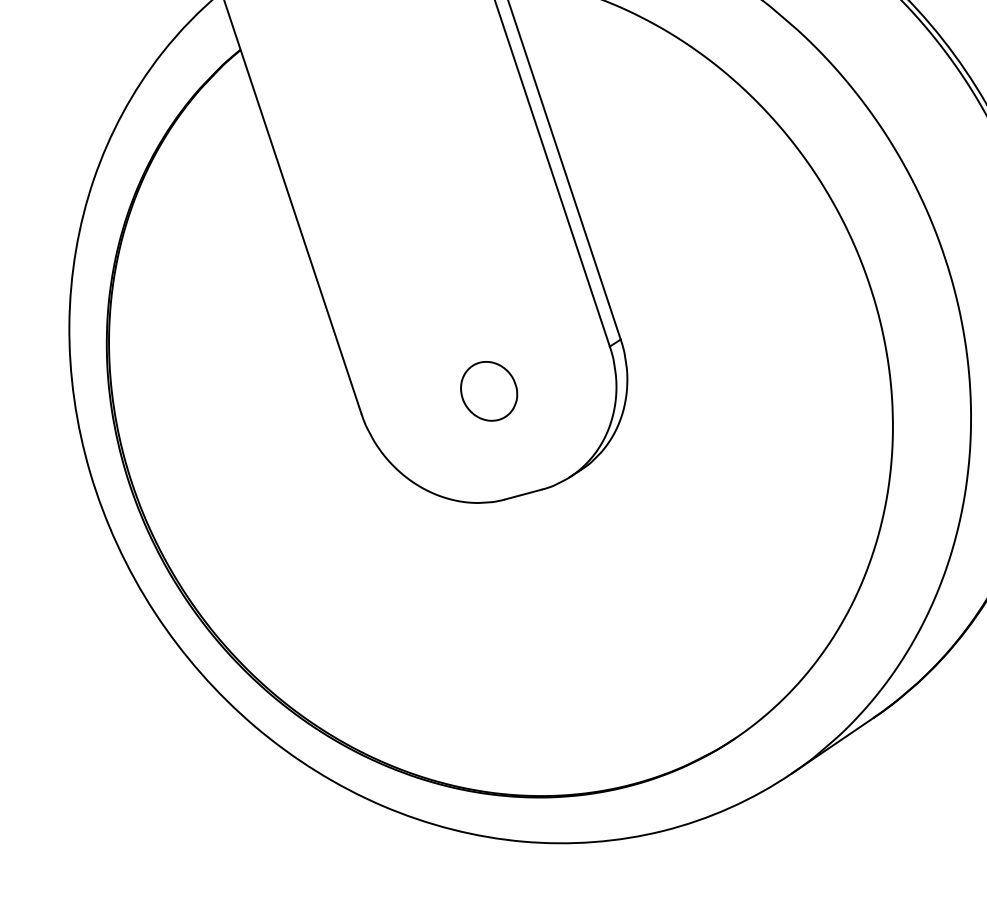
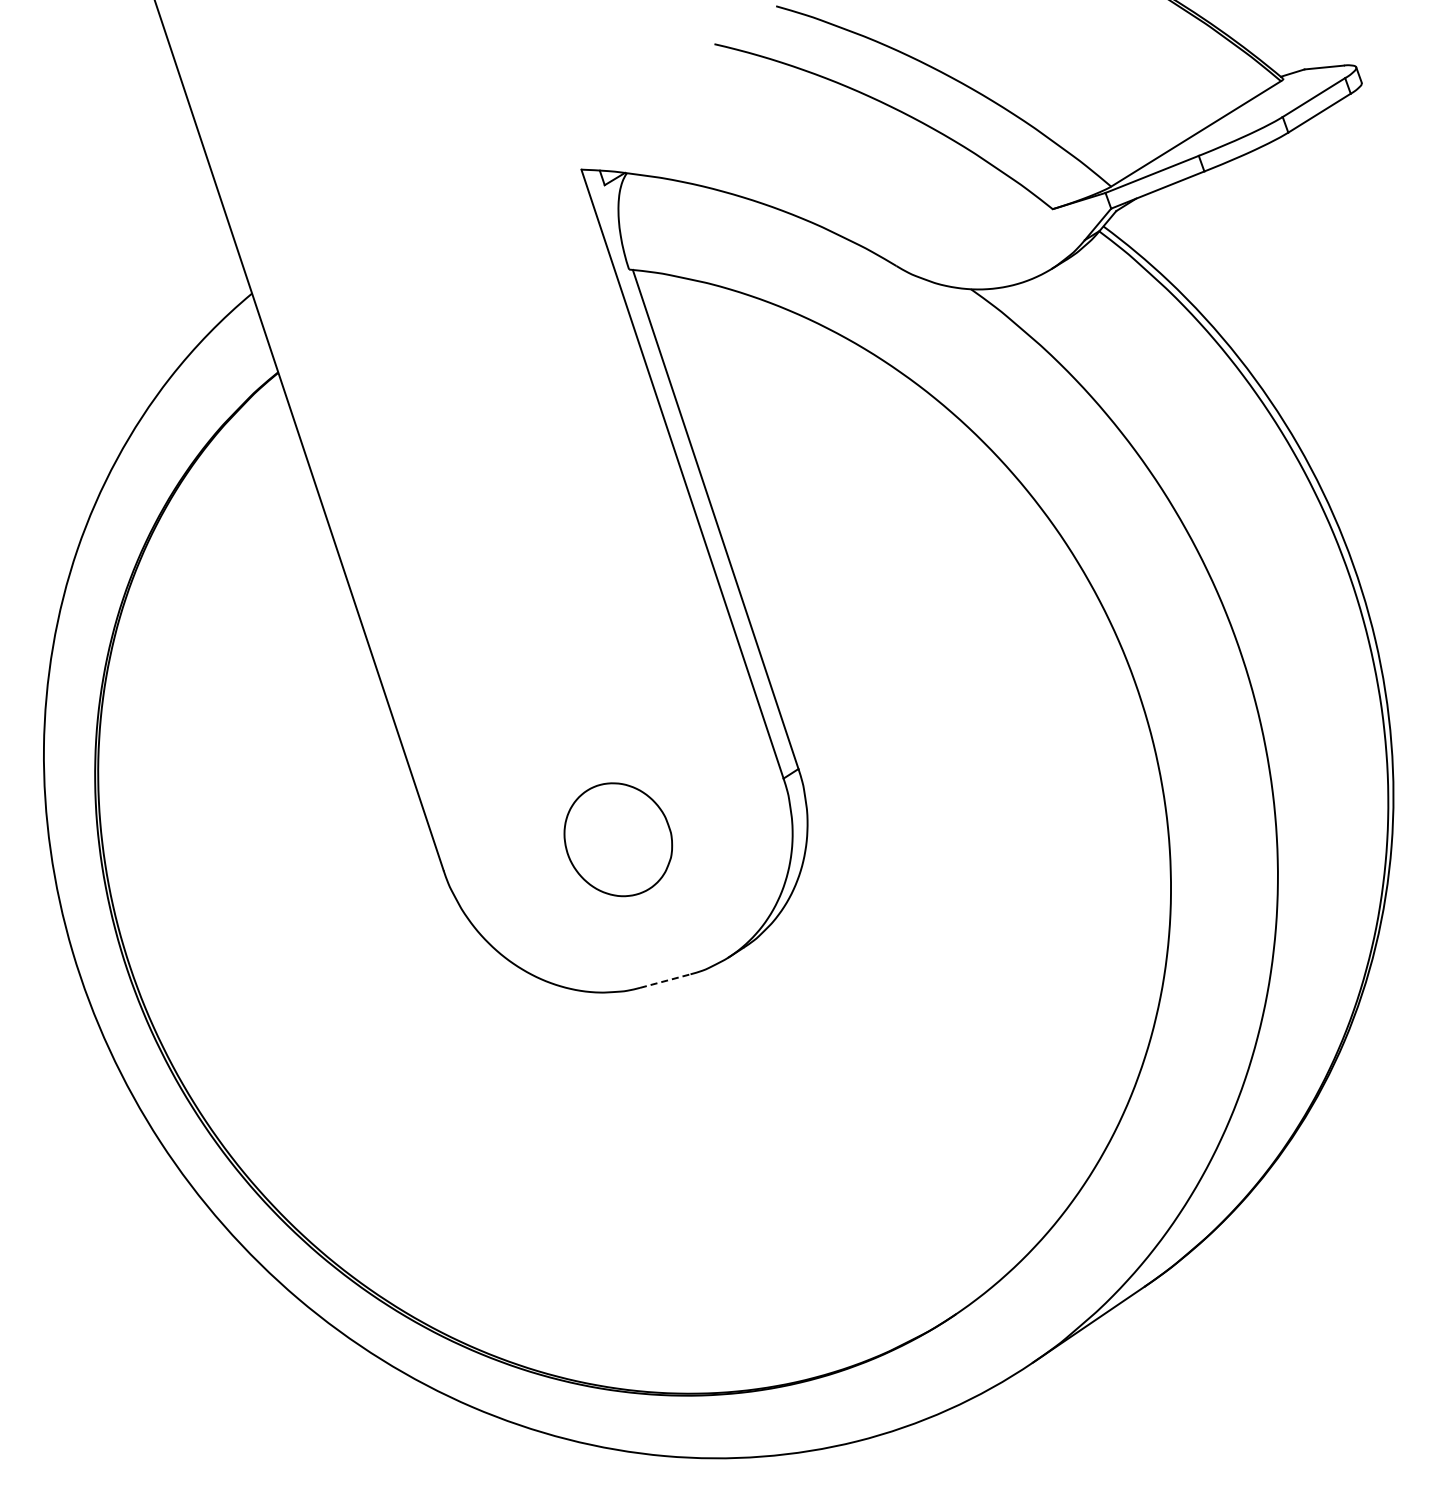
part: (489, 391) -> (618, 839), size x1.4
line: (523, 494) -> (665, 980), solid -> dashed

